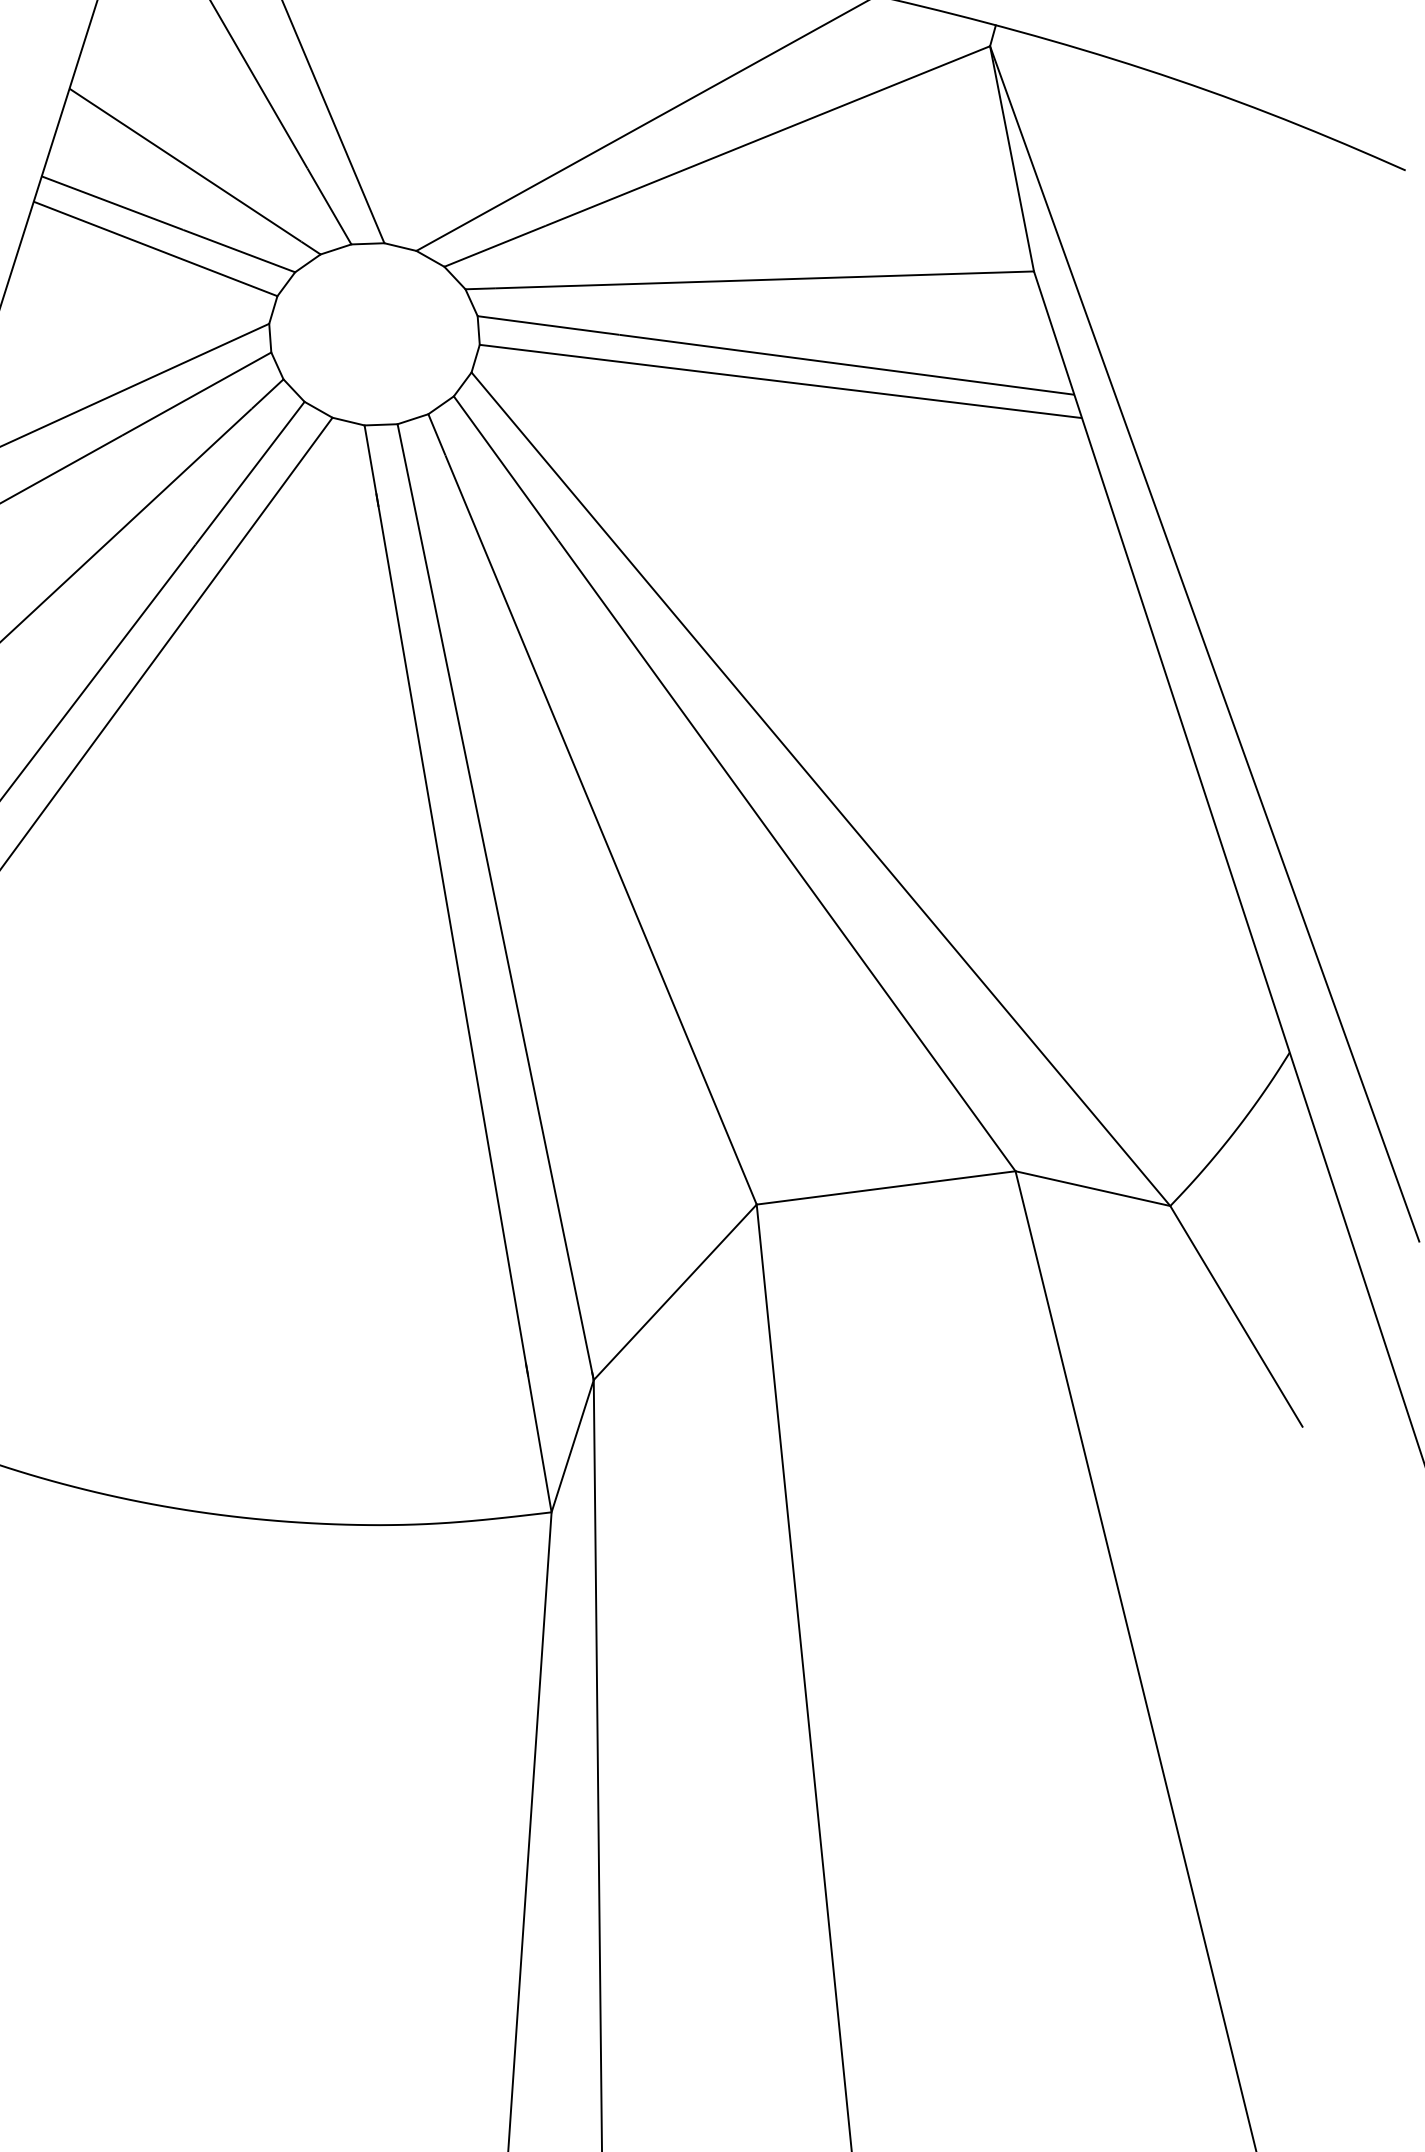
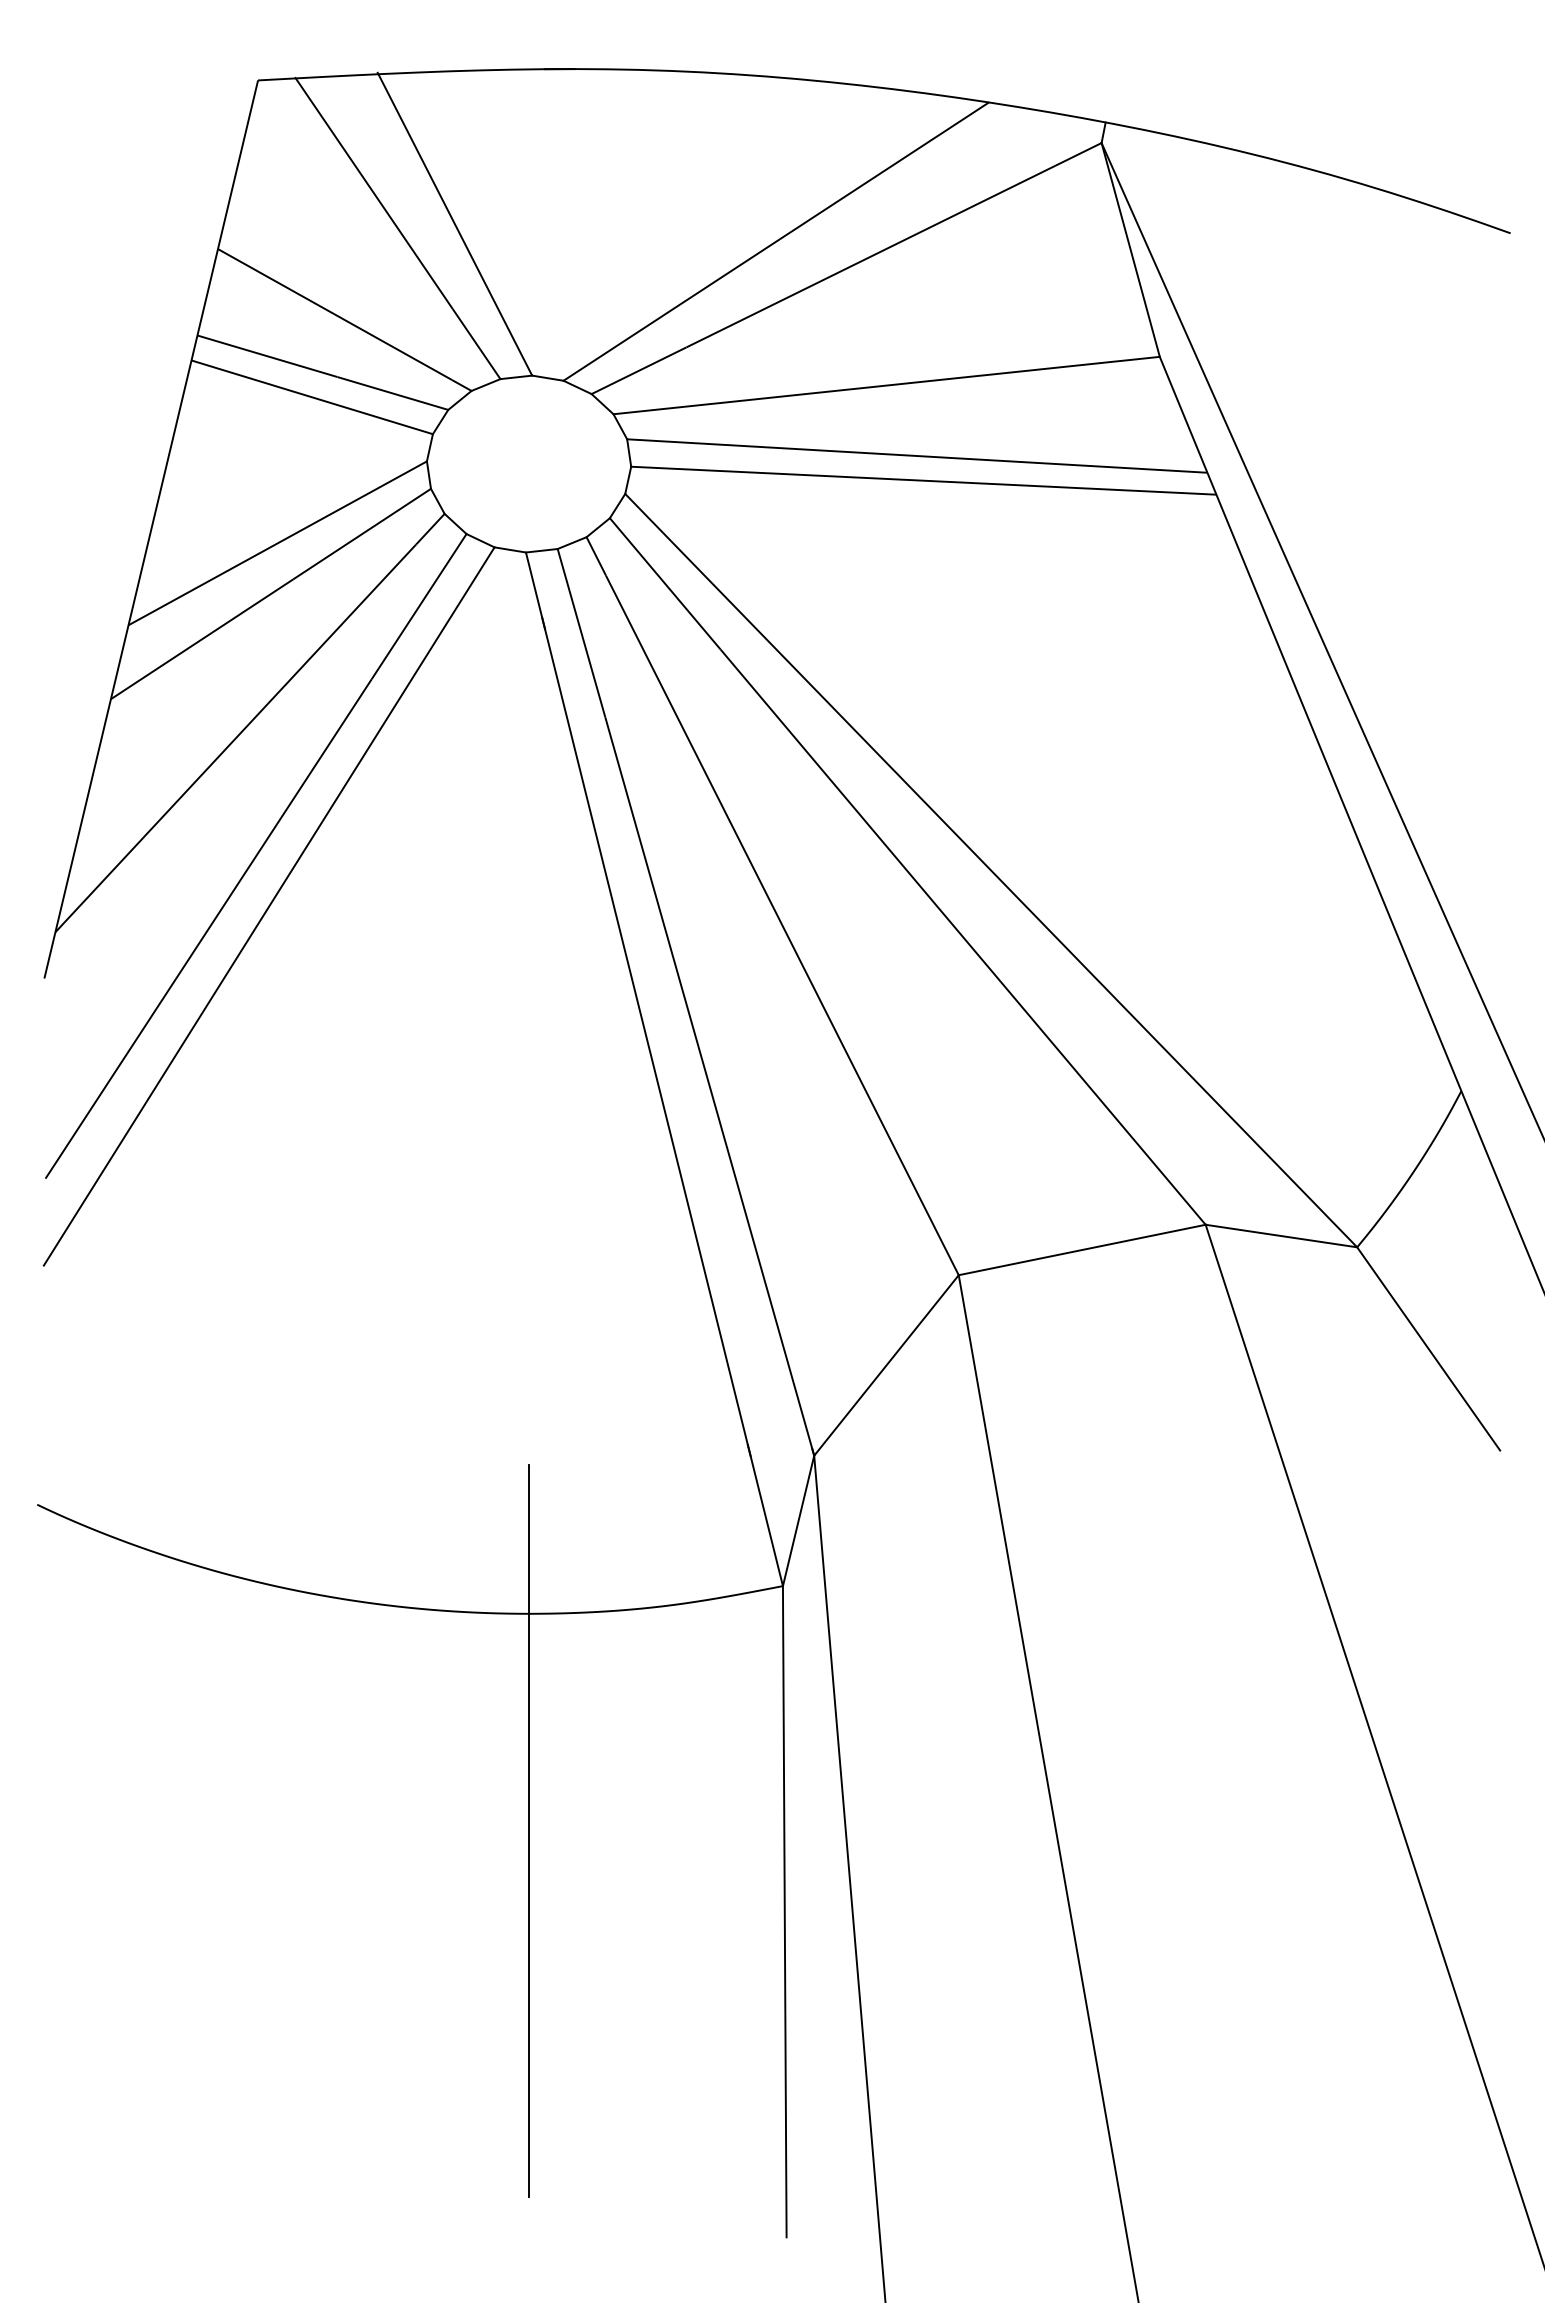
line: (271, 1745) -> (529, 1830), added

